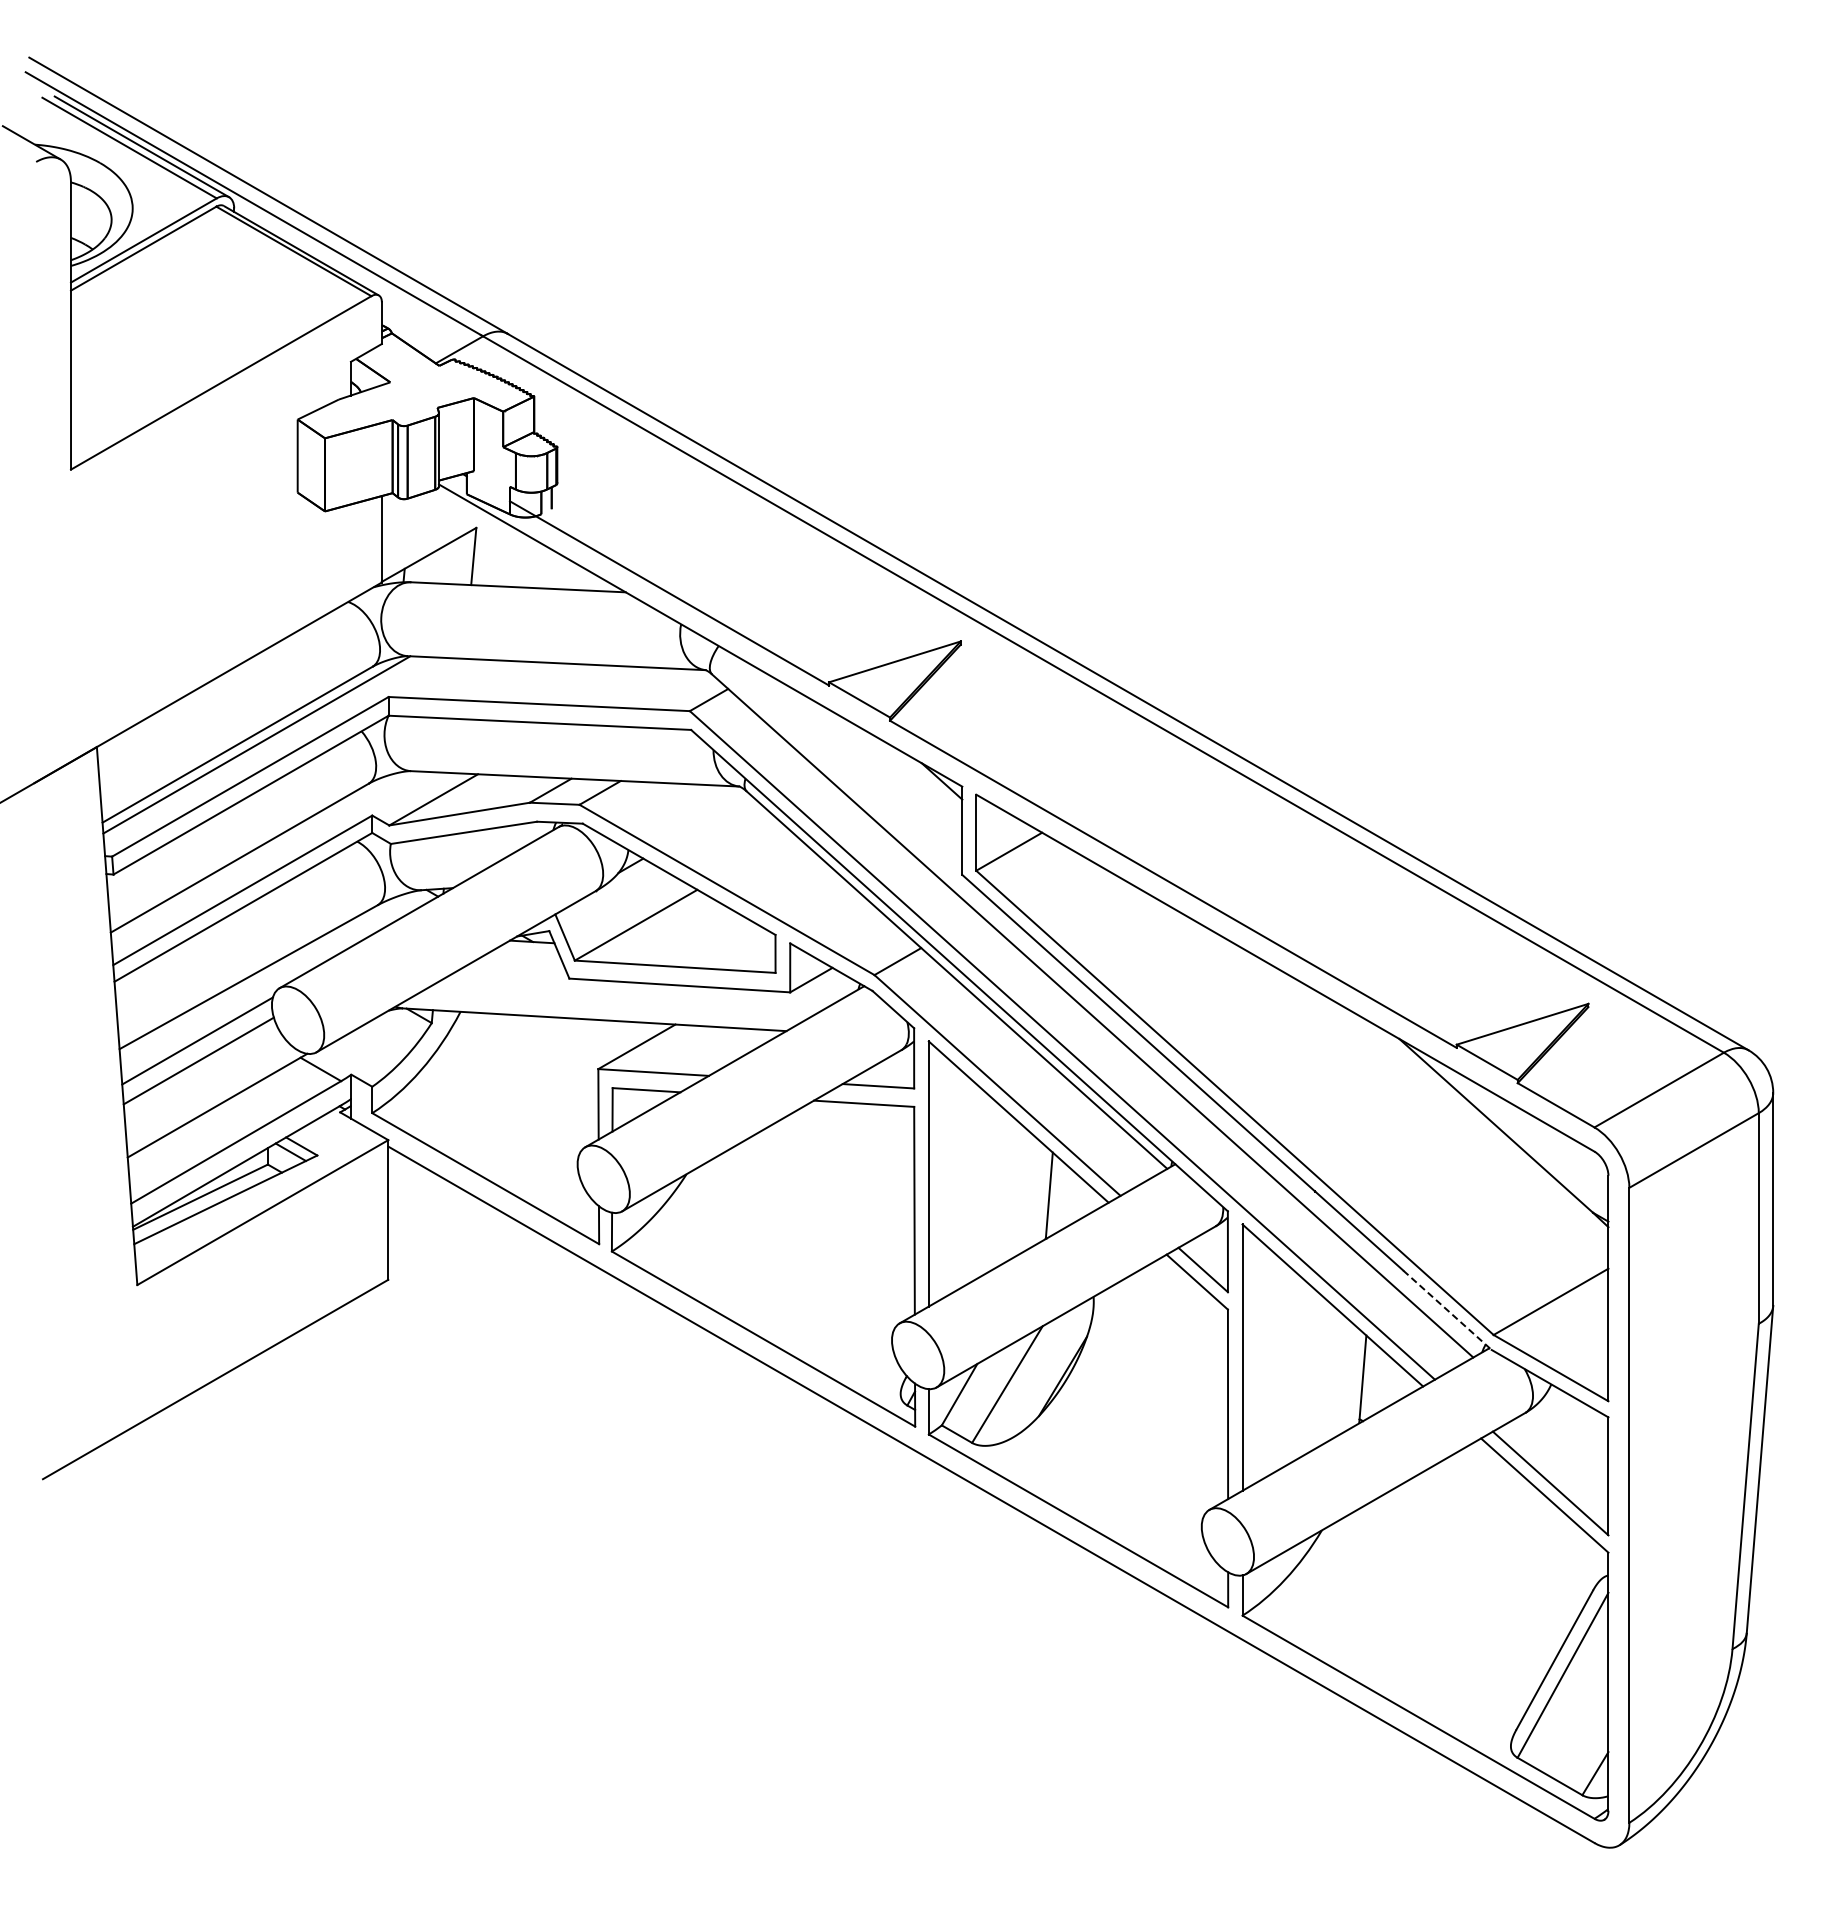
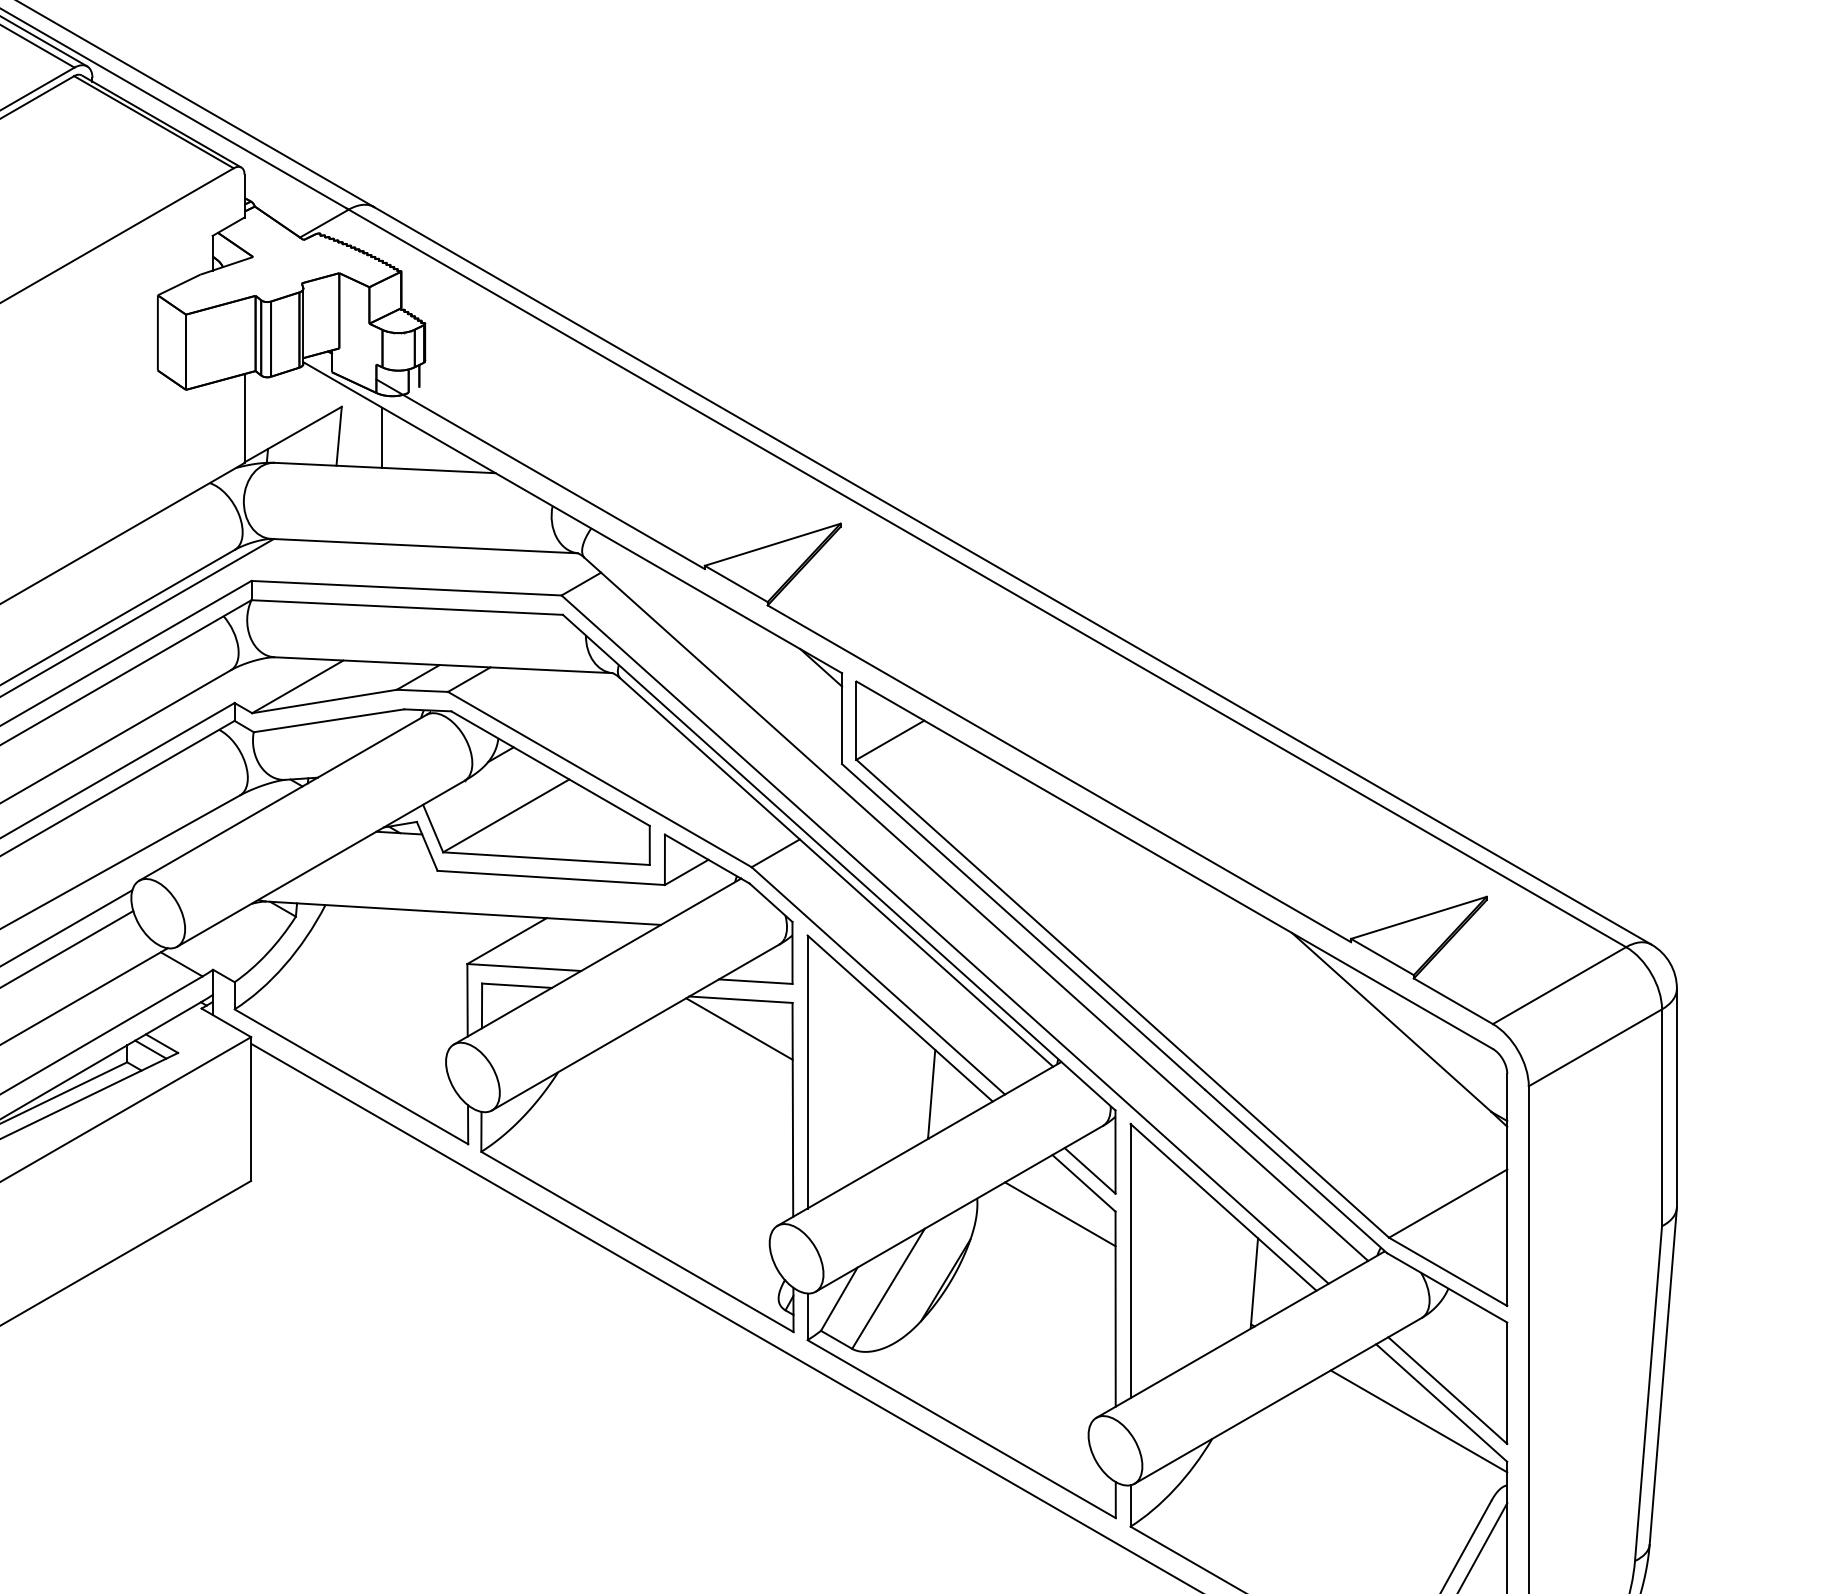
line: (515, 557) -> (382, 437), added
line: (862, 1132) -> (739, 1029), added
line: (1447, 1310) -> (1341, 1212), dashed -> solid
line: (1173, 1312) -> (1059, 1214), added
line: (1522, 1512) -> (1418, 1420), added

